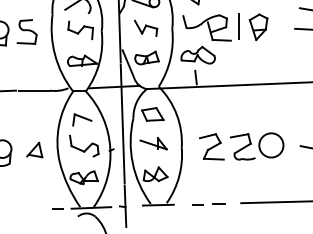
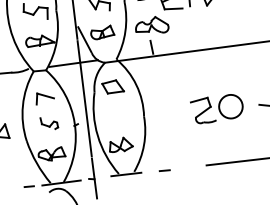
part: (153, 143) -> (116, 115), removed
part: (84, 145) -> (49, 122), size x0.6
part: (211, 146) -> (172, 112), removed
line: (218, 203) -> (184, 167), removed

